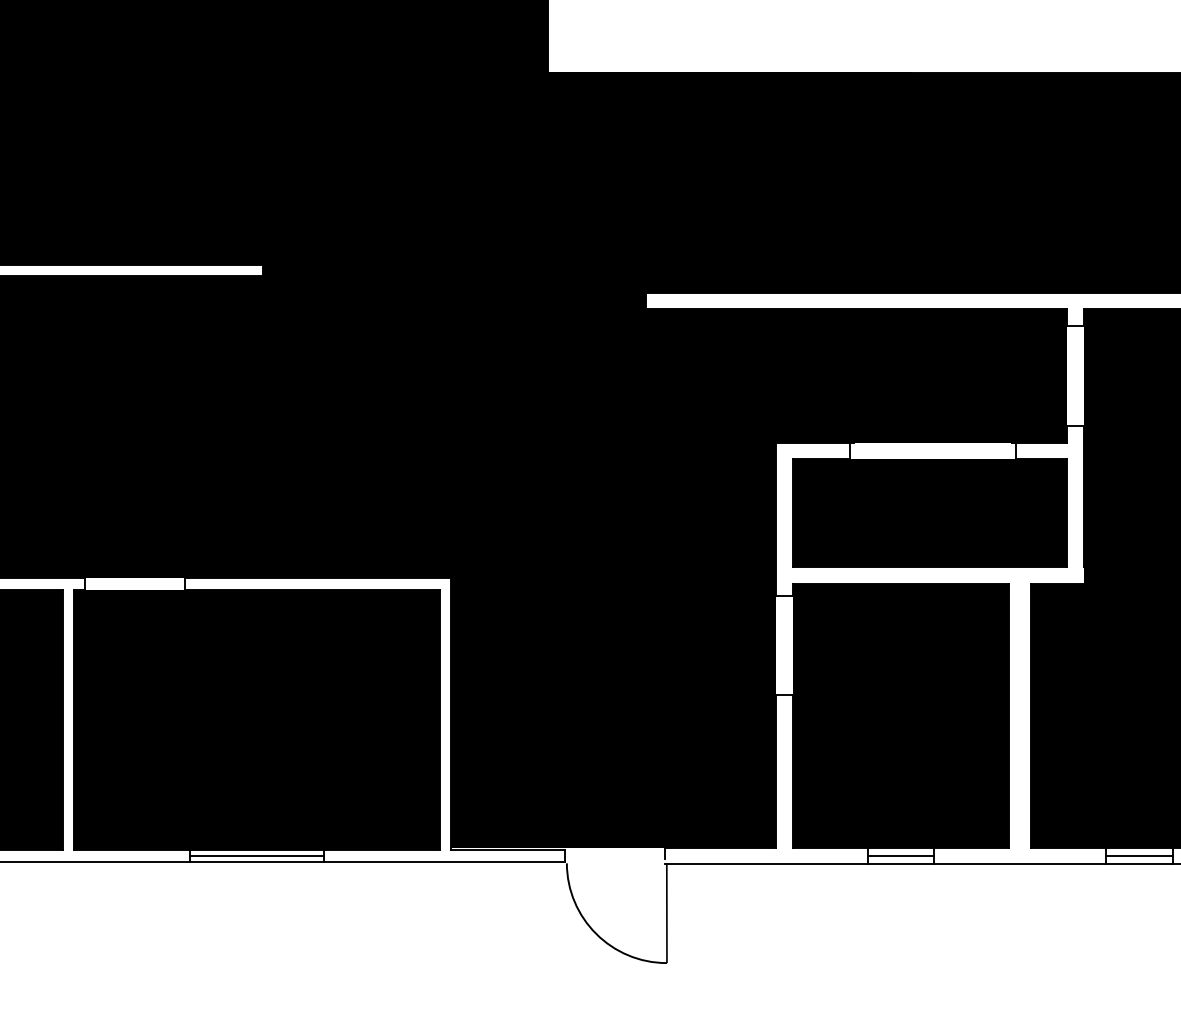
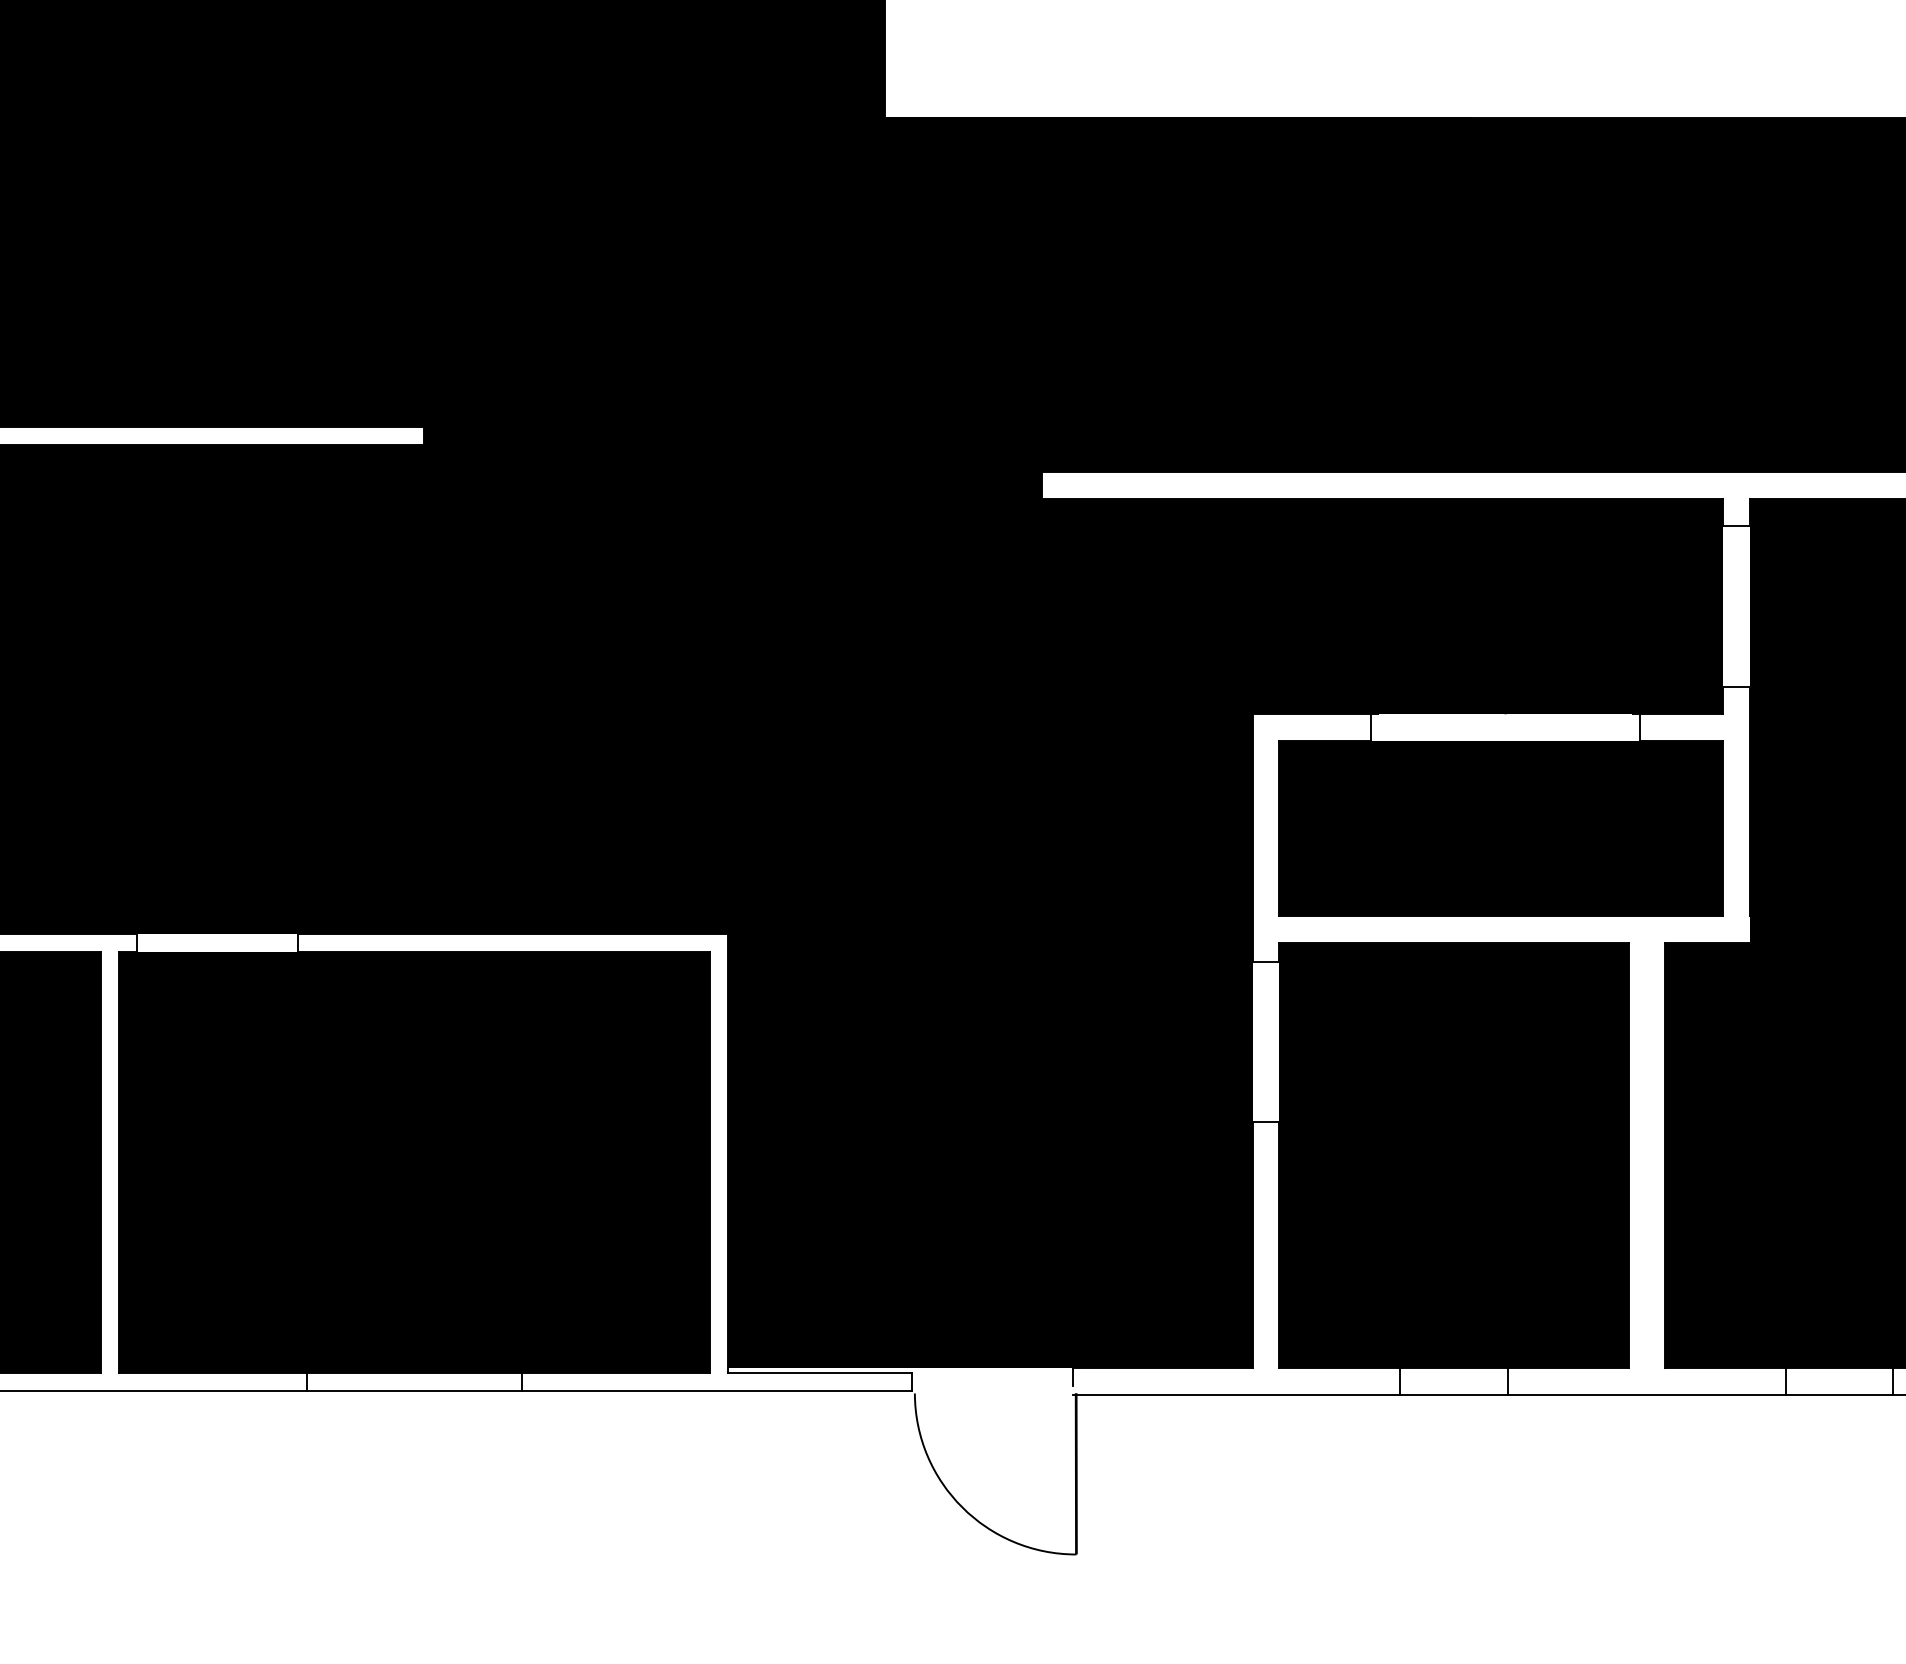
line: (256, 856) -> (413, 1382), removed
line: (900, 856) -> (1453, 1382), removed
line: (1139, 856) -> (1839, 1382), removed

